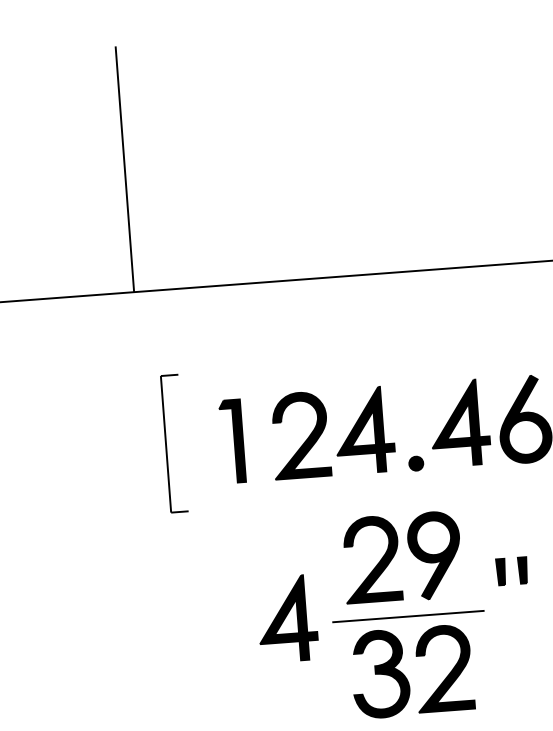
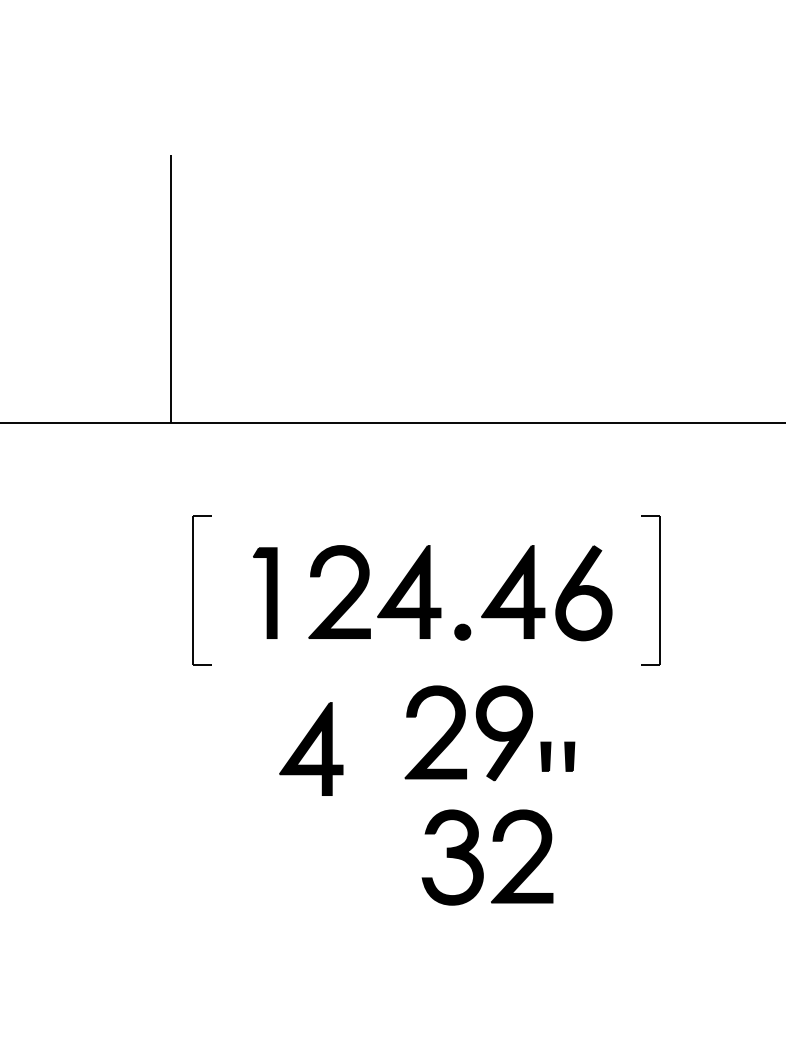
part: (395, 554) -> (461, 729), moved
line: (408, 615) -> (441, 796), removed
part: (287, 618) -> (311, 748), moved
part: (406, 676) -> (480, 862), moved

